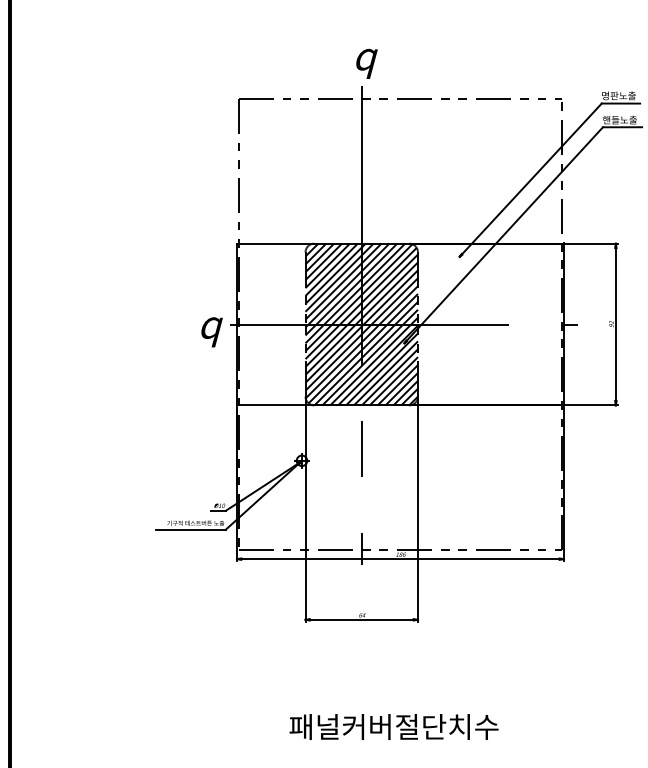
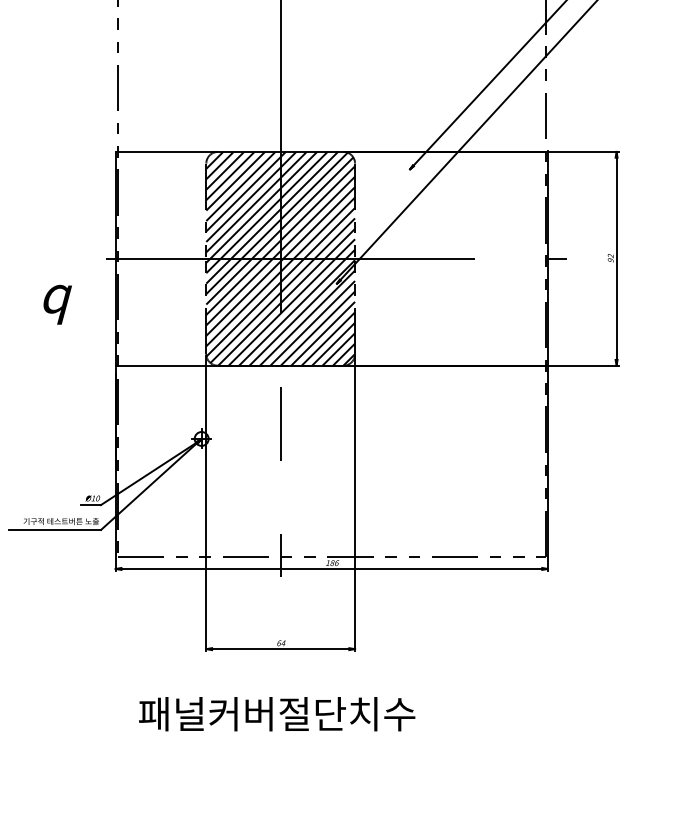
text: (211, 332) -> (56, 305), moved
text: (393, 726) -> (276, 713), moved

